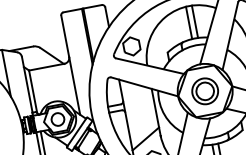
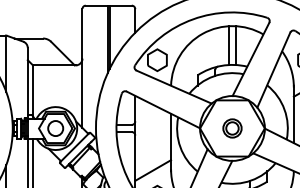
part: (205, 91) -> (232, 128), size x0.6

